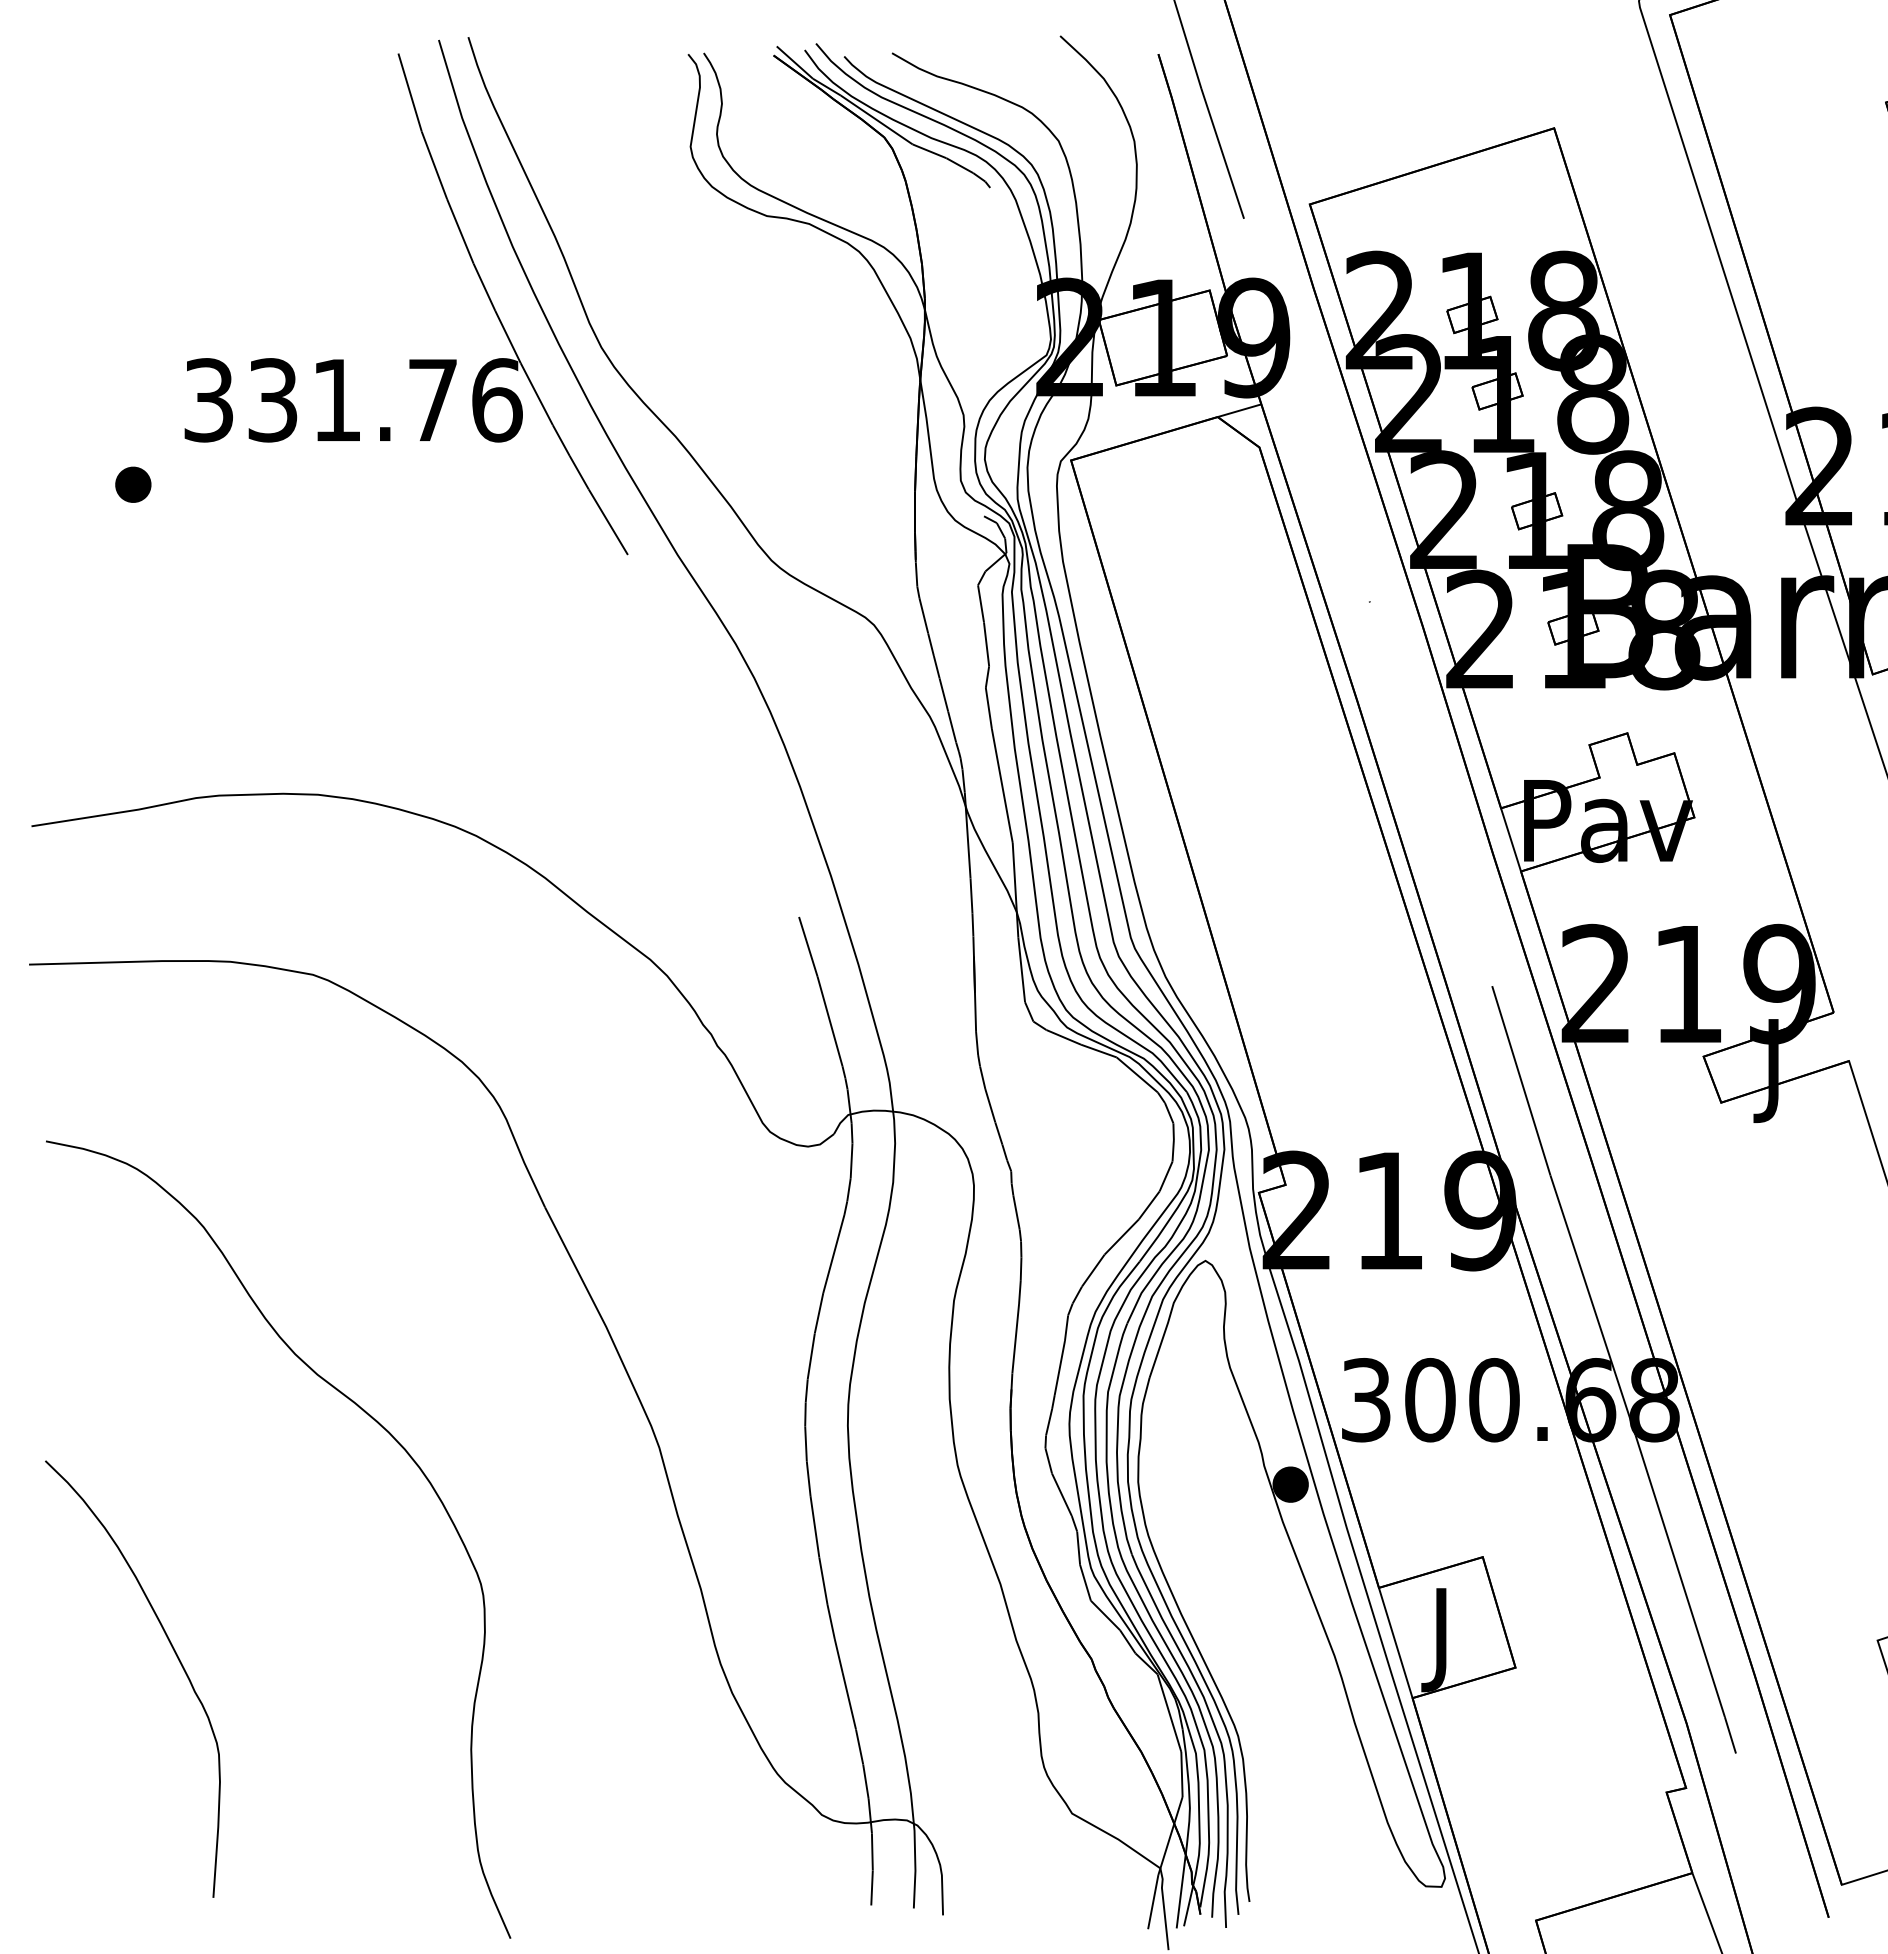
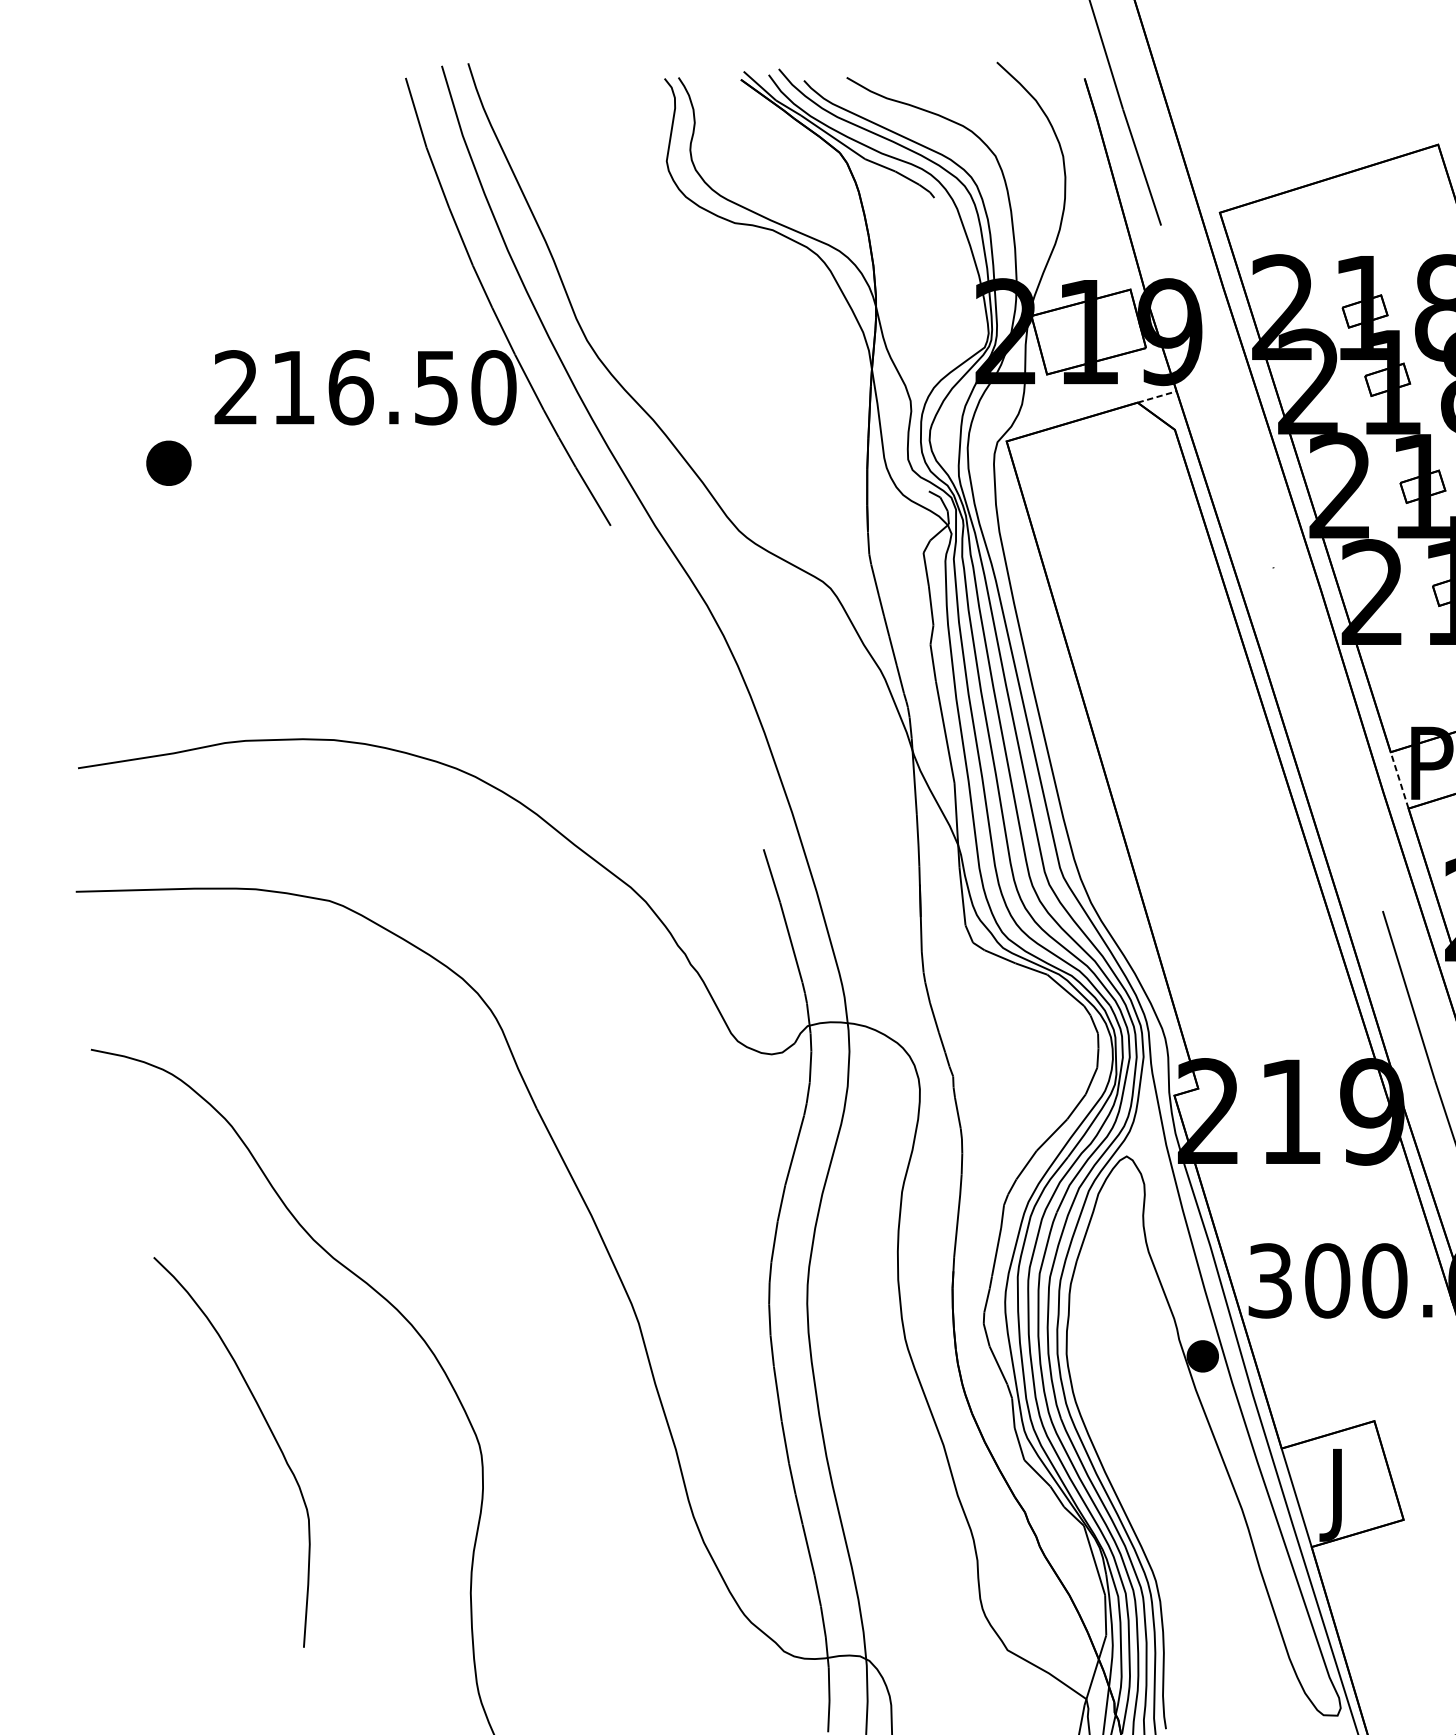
text: (353, 400) -> (365, 387), 331.76 -> 216.50
line: (1239, 410) -> (1157, 396), solid -> dashed
part: (133, 484) -> (169, 462), size x1.4
line: (1510, 839) -> (1399, 780), solid -> dashed
curve: (176, 1656) -> (270, 1432), moved

